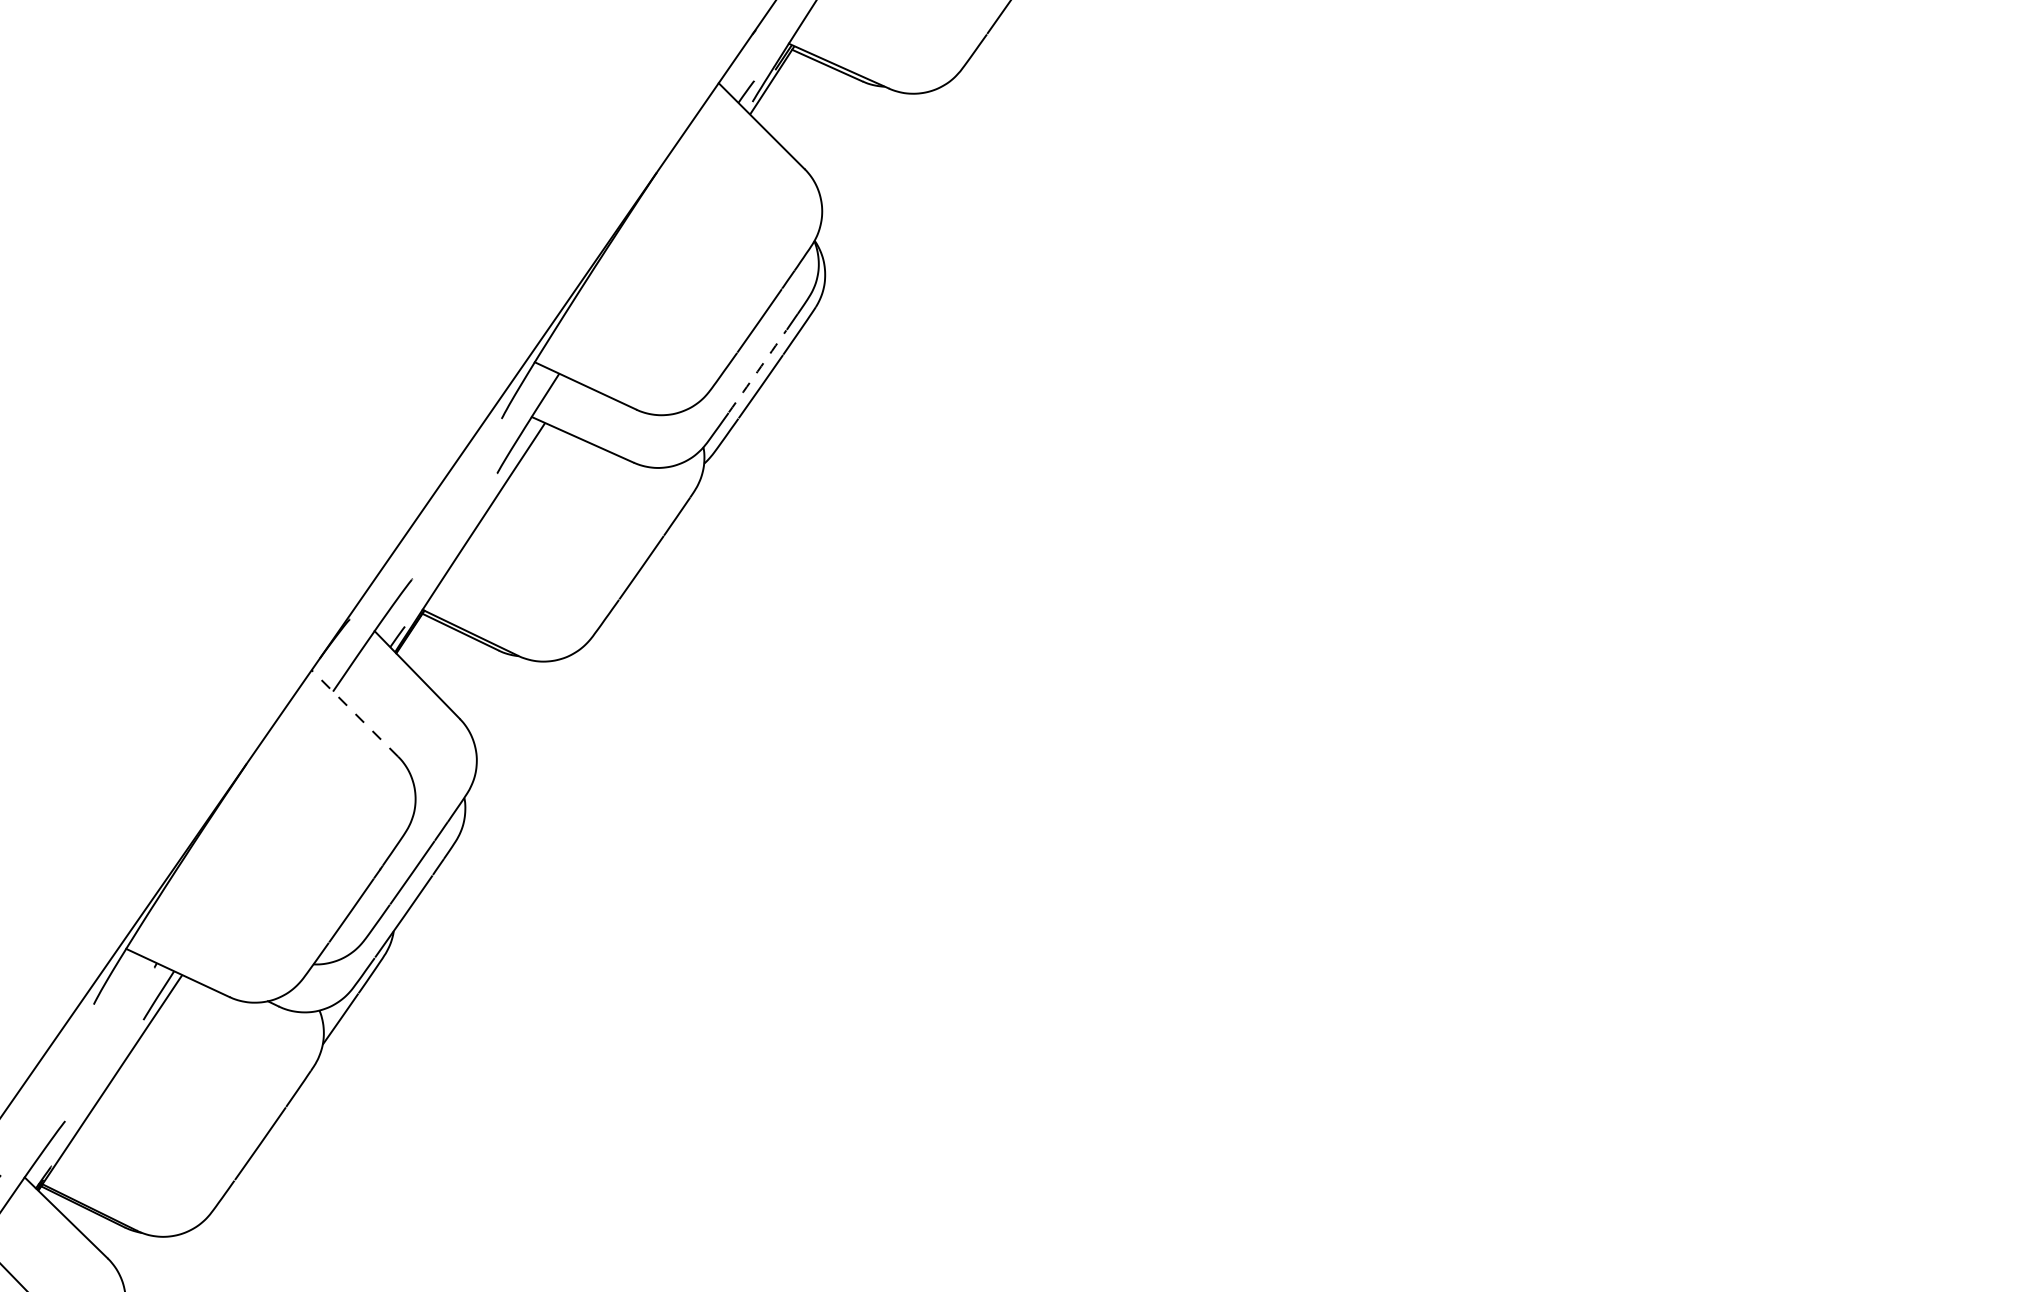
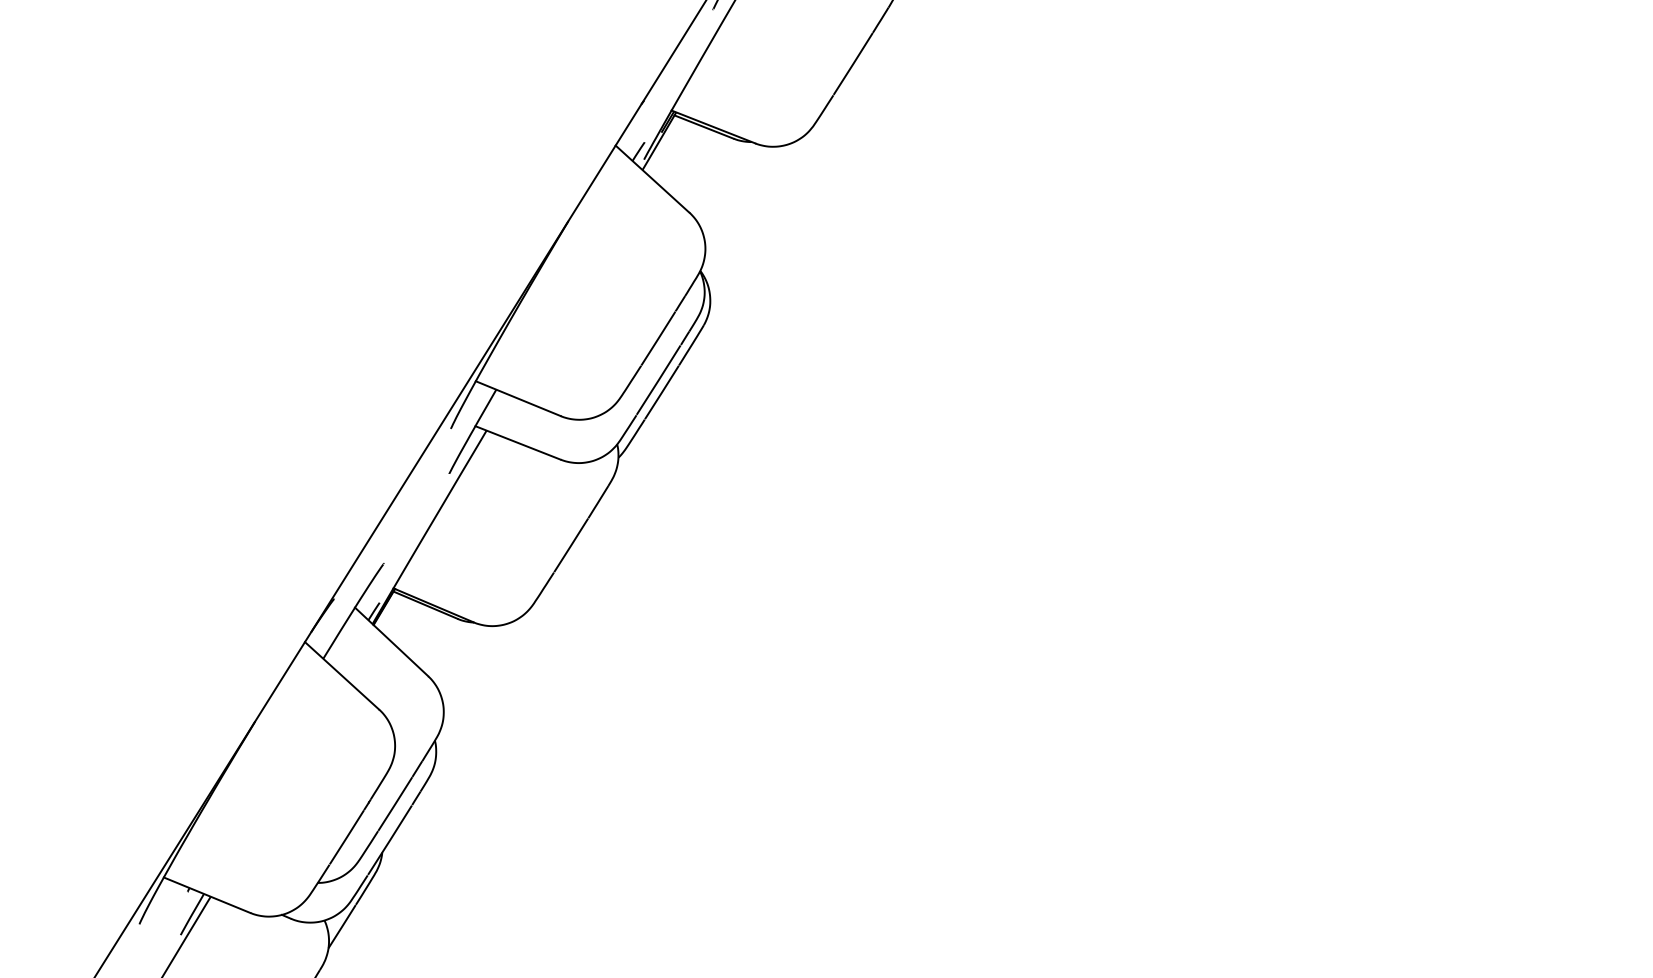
arc: (757, 371) -> (658, 380), dashed -> solid
line: (354, 713) -> (341, 675), dashed -> solid

